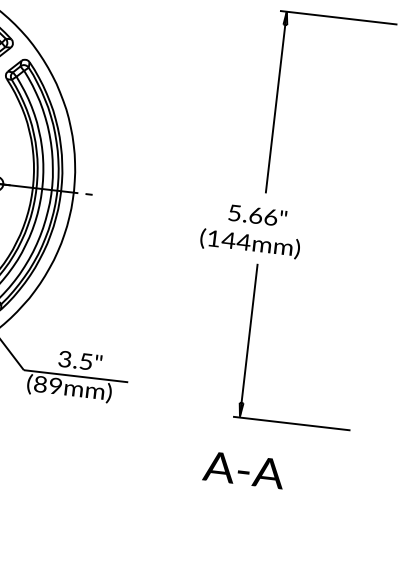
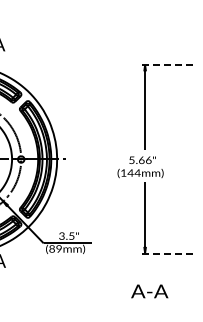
line: (339, 18) -> (169, 65), solid -> dashed
line: (292, 423) -> (169, 253), solid -> dashed
text: (243, 470) -> (149, 291), moved

